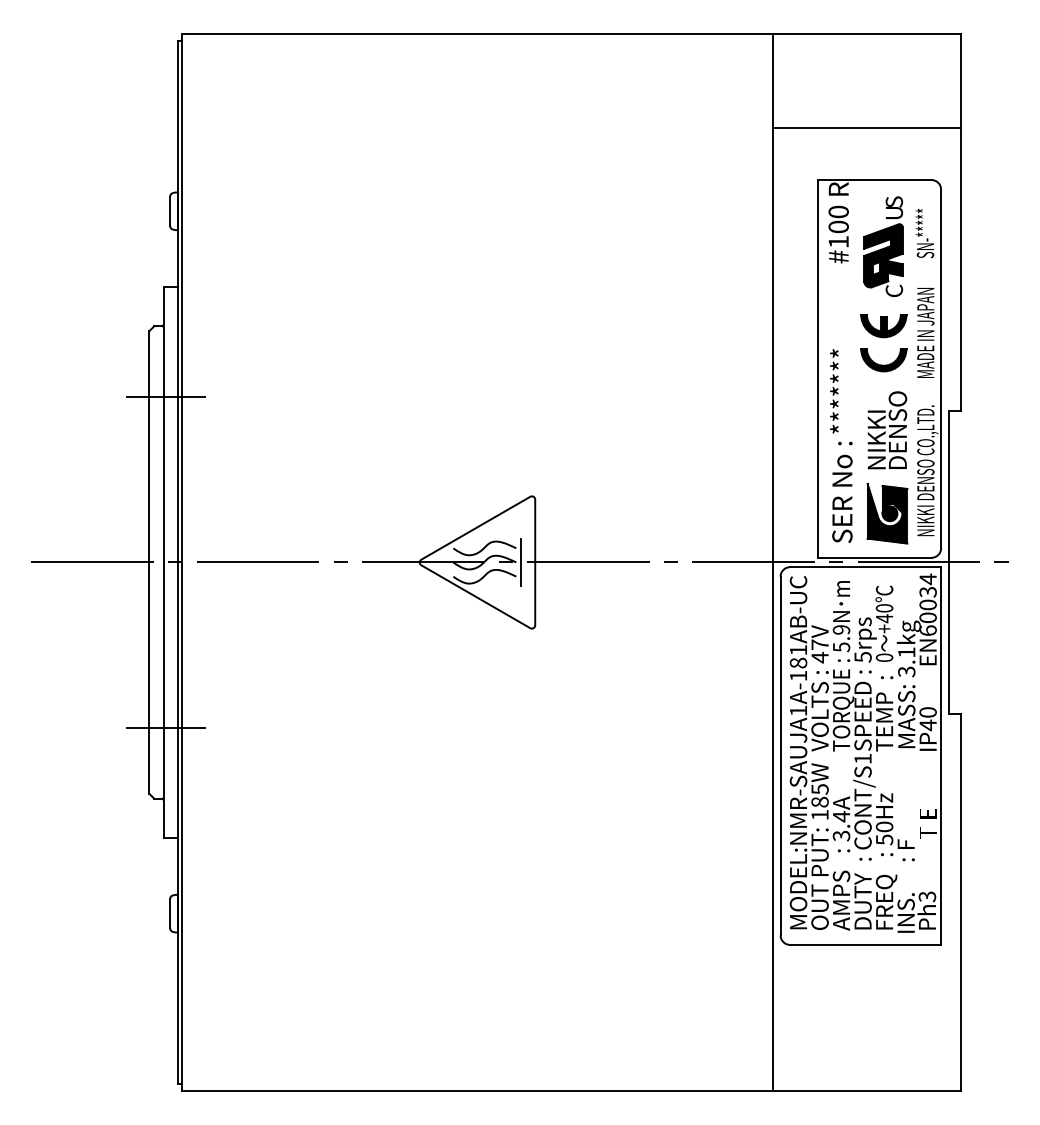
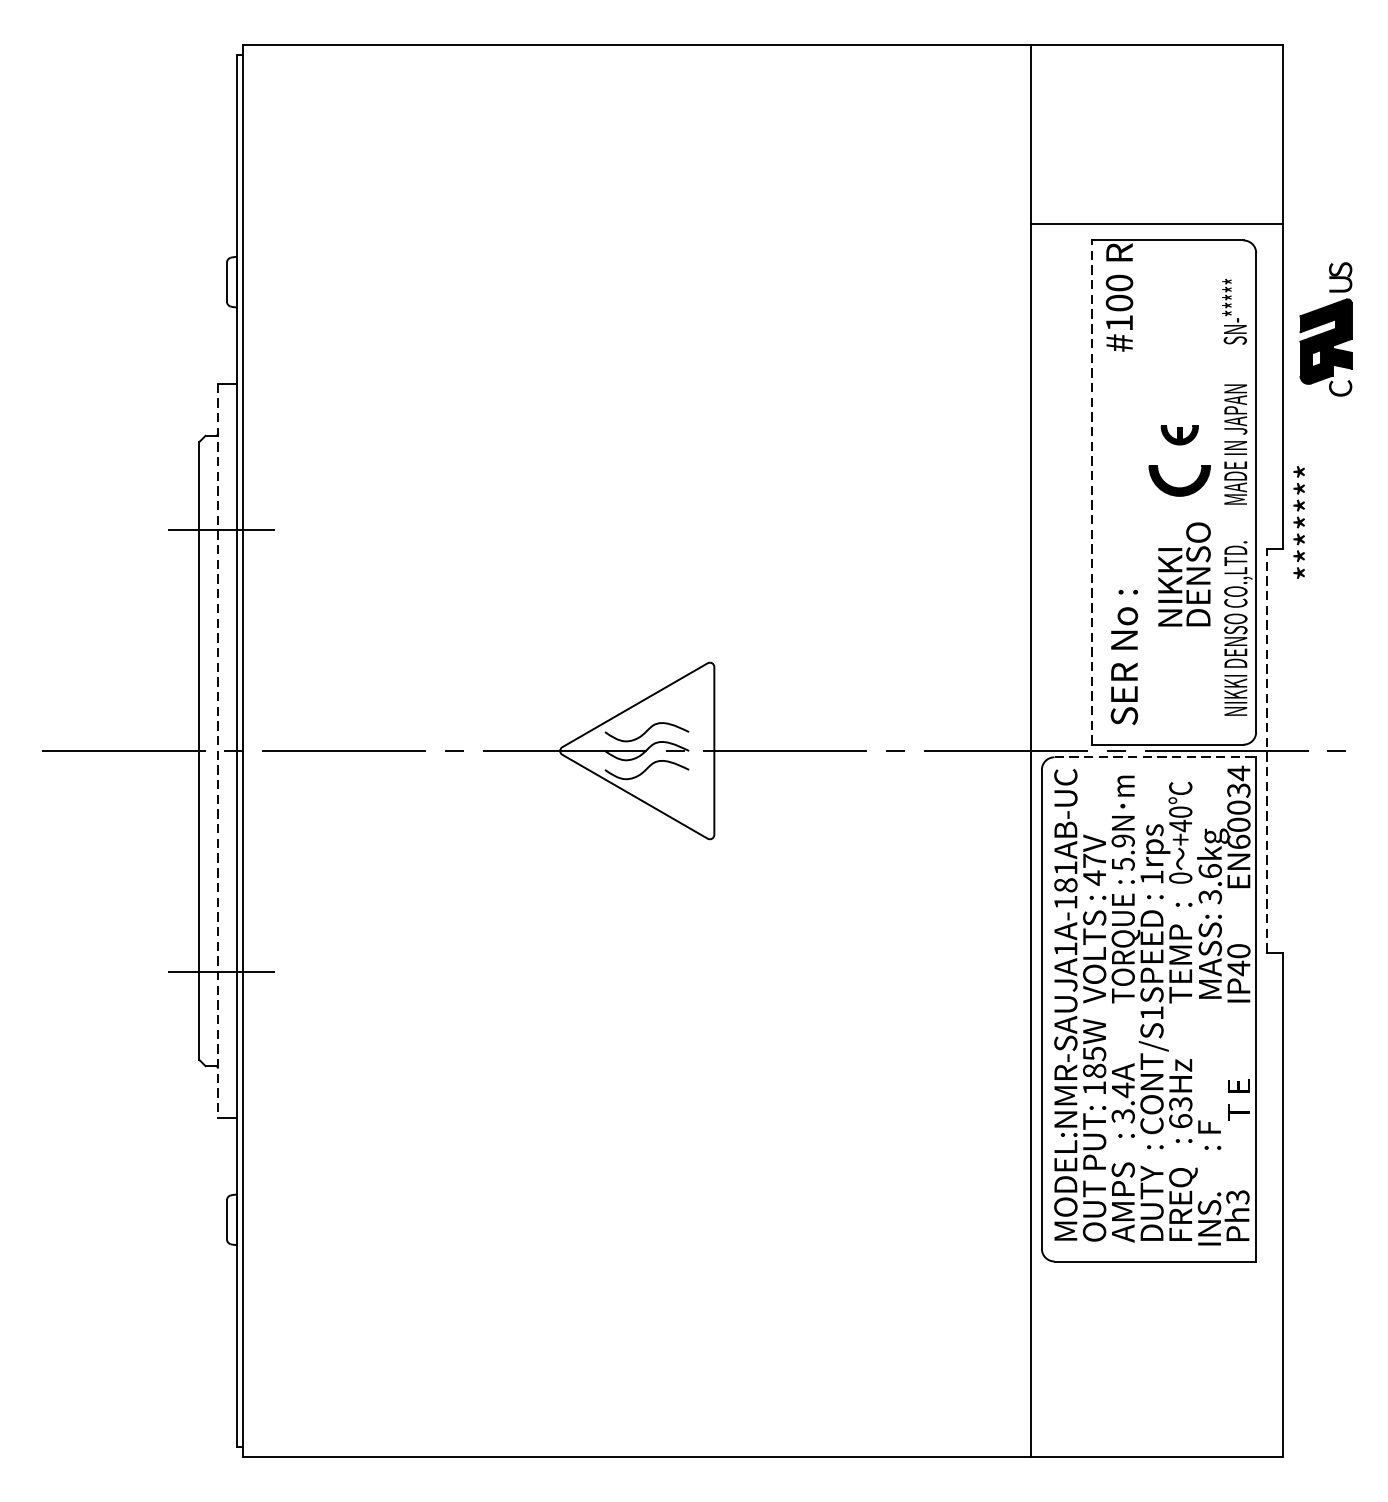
line: (866, 127) -> (1156, 223), moved
part: (883, 246) -> (1326, 329), moved
part: (883, 326) -> (1179, 435), size x0.6
line: (818, 368) -> (1092, 492), solid -> dashed
text: (834, 391) -> (1299, 522), moved
part: (887, 513) -> (1184, 685), removed
line: (163, 562) -> (218, 751), solid -> dashed
line: (521, 562) -> (696, 751), removed
line: (949, 562) -> (1267, 751), solid -> dashed
line: (865, 567) -> (1155, 757), solid -> dashed
text: (906, 652) -> (1209, 871), 3.1kg -> 3.6kg
text: (862, 657) -> (1151, 877), 5rps -> 1rps
text: (884, 833) -> (1180, 1112), 50Hz -> 63Hz

